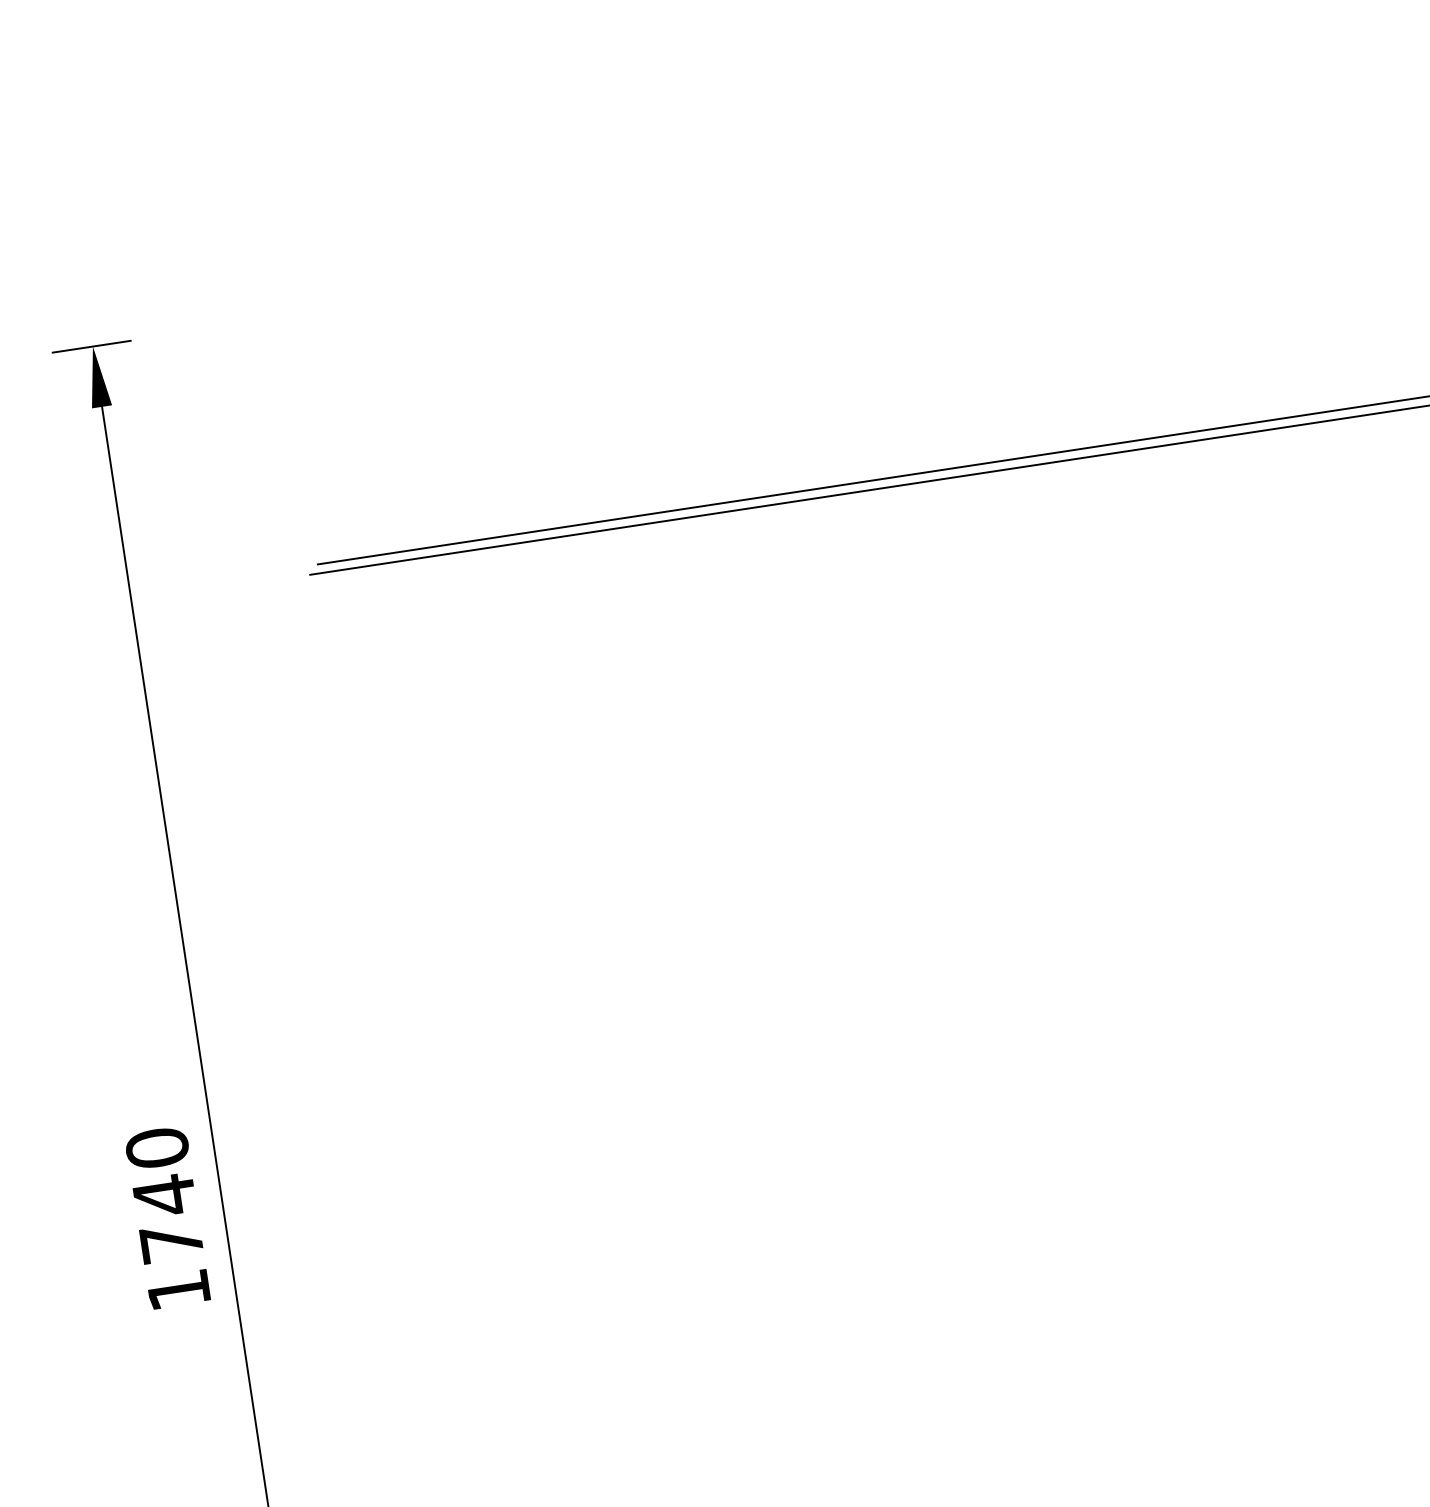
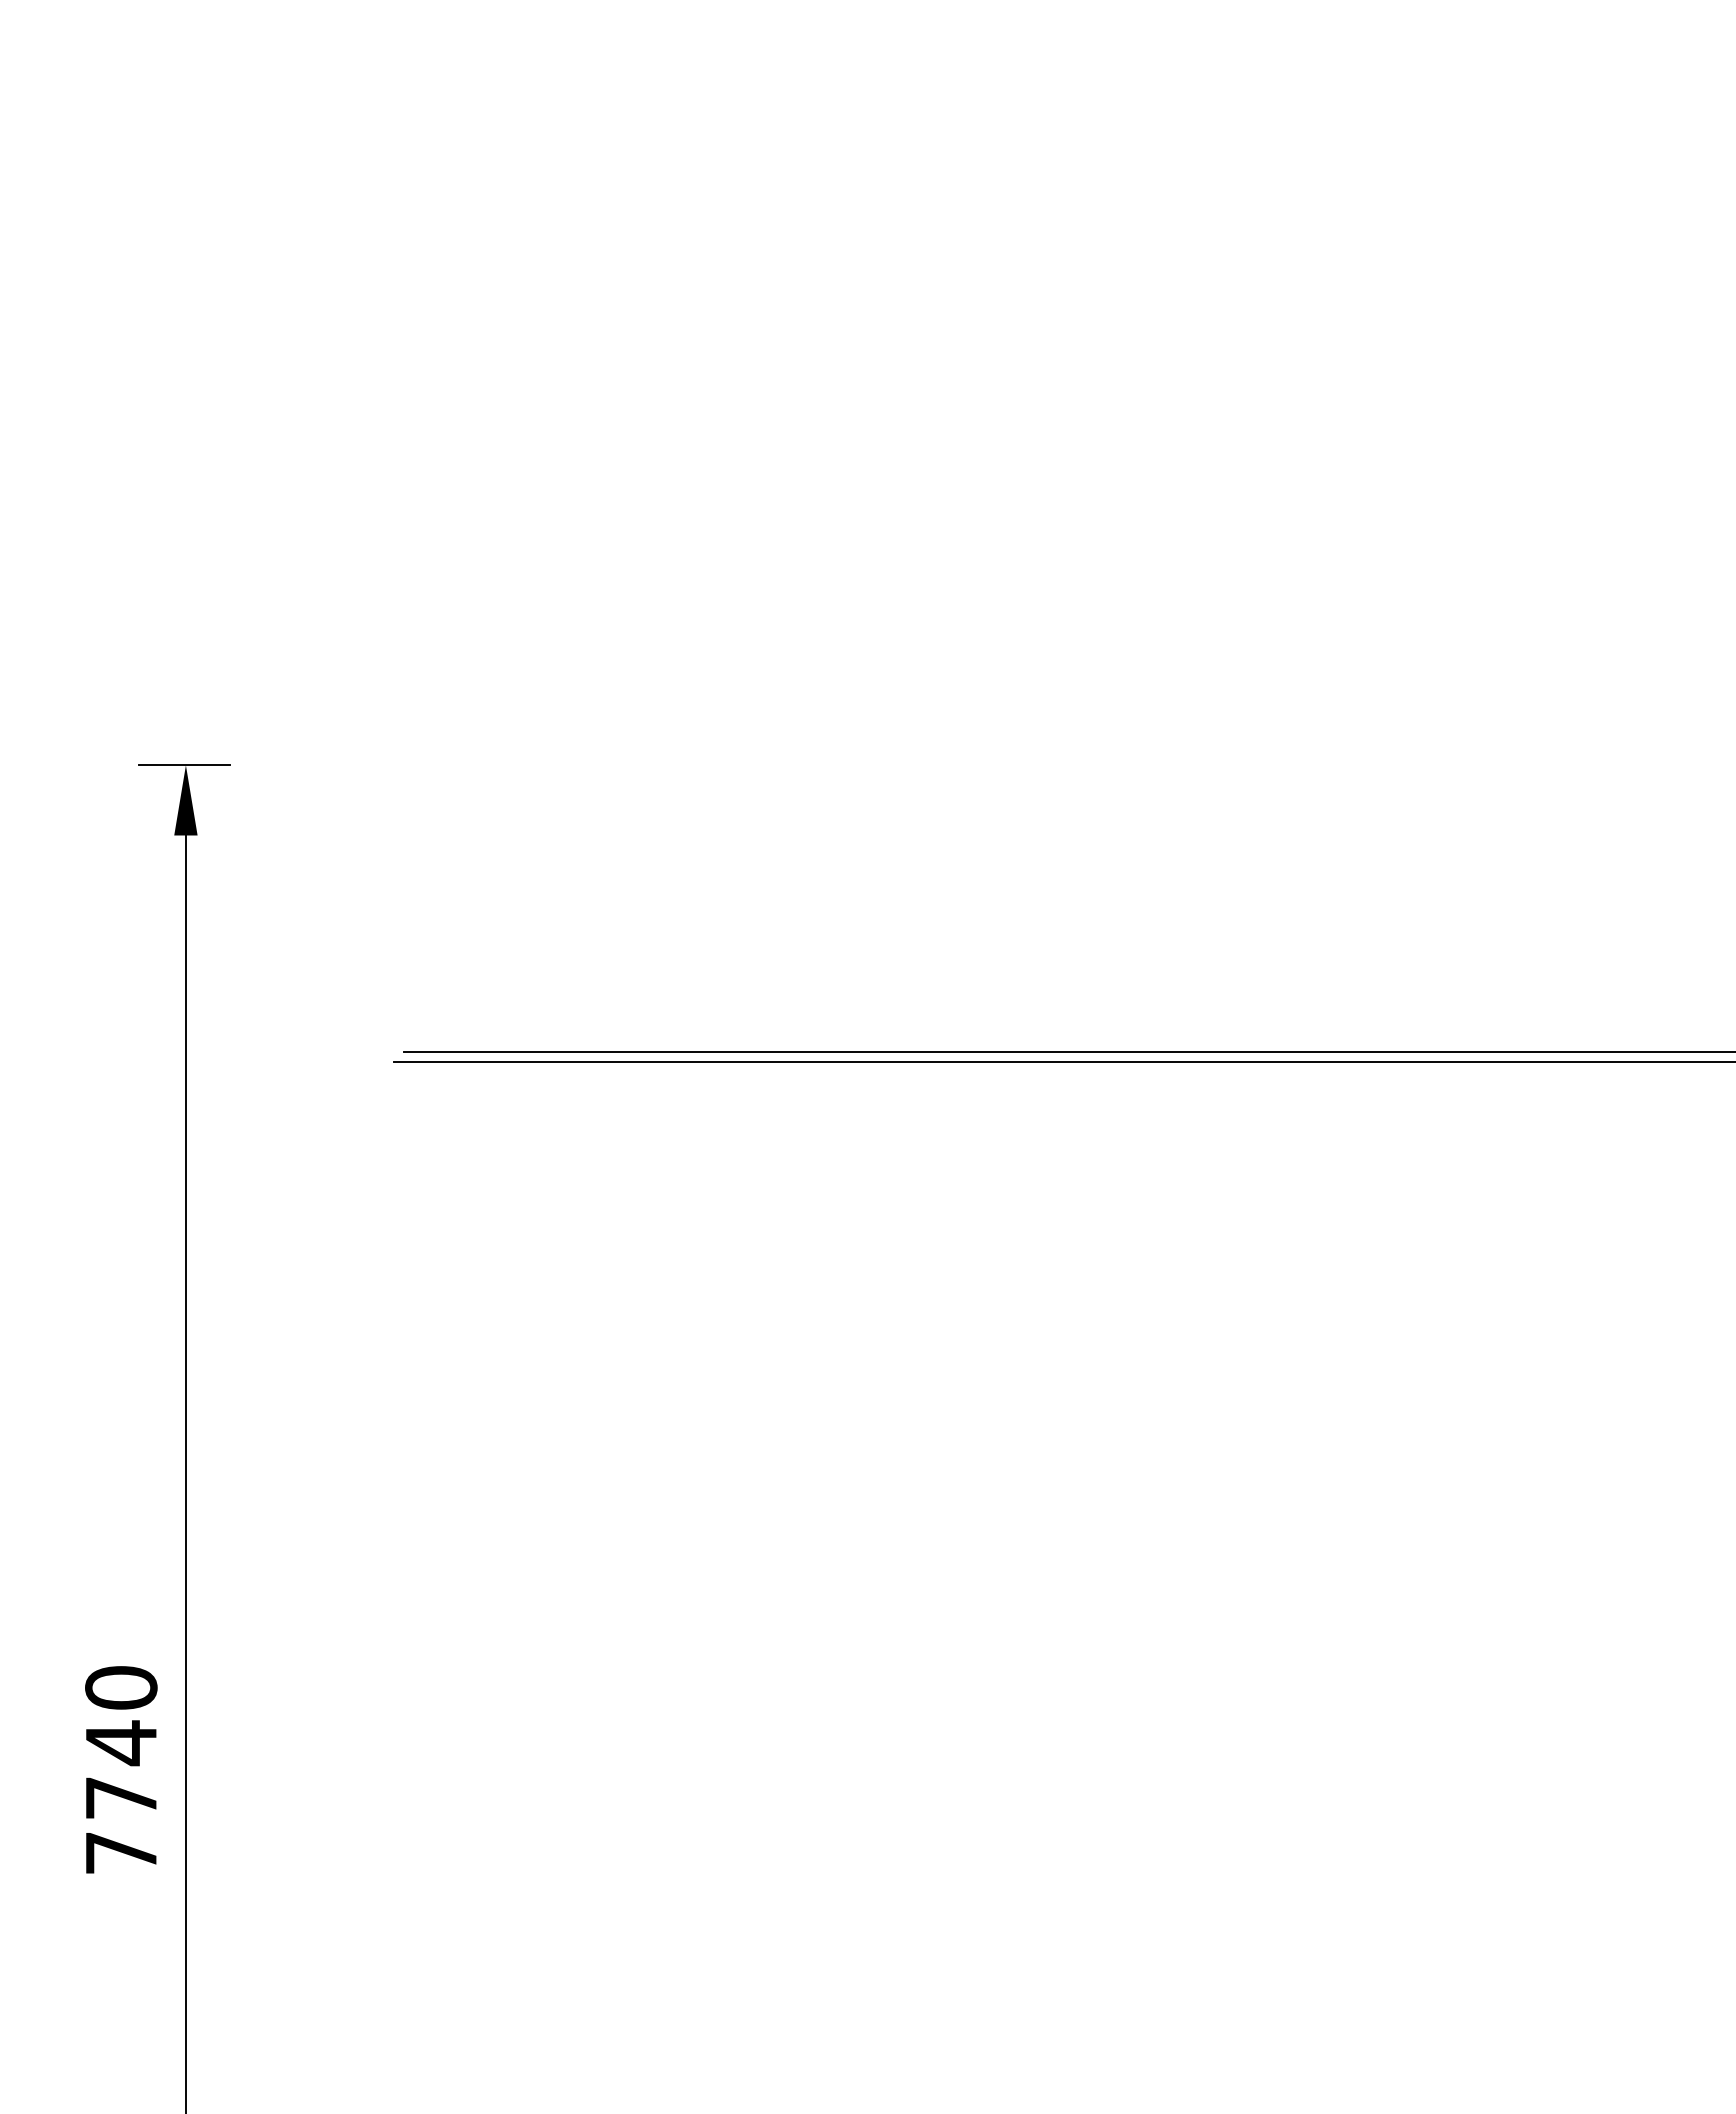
text: (179, 1290) -> (121, 1853), 1740 -> 7740

